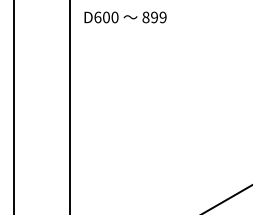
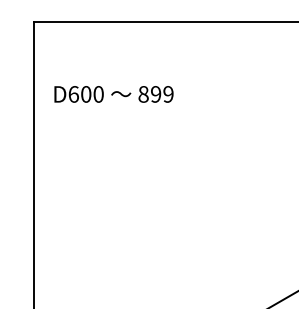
text: (125, 17) -> (113, 94), moved

